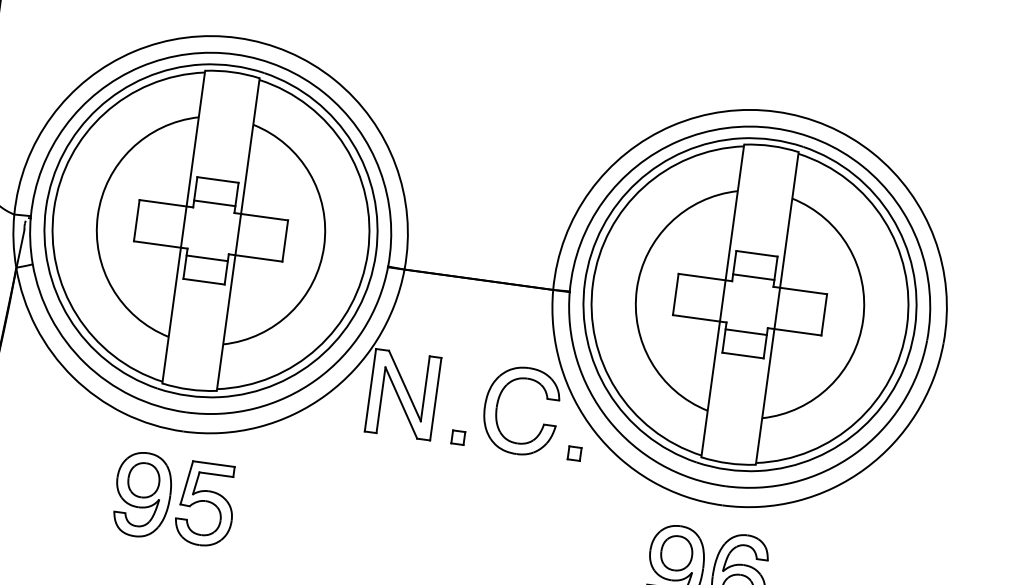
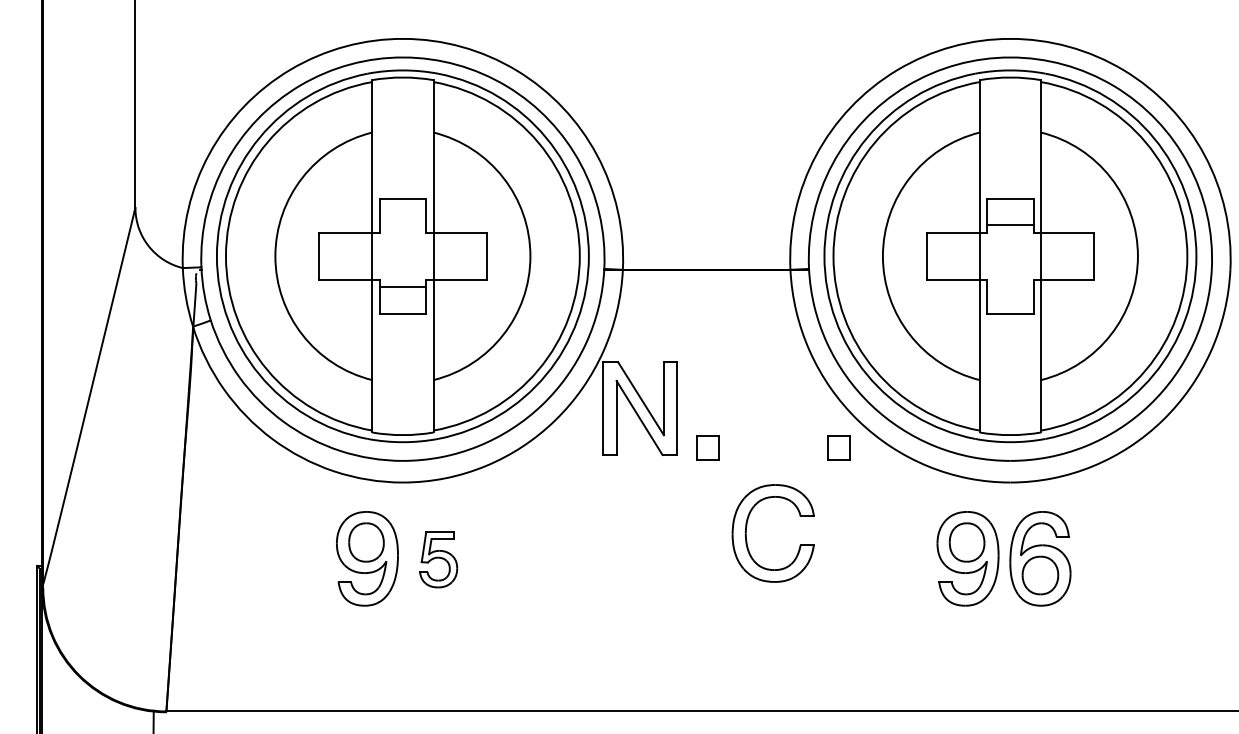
line: (214, 203) -> (402, 225), removed
line: (746, 332) -> (1010, 287), removed
part: (499, 401) -> (747, 526), moved
part: (458, 437) -> (707, 447), size x1.6
part: (574, 453) -> (838, 447), size x1.6
part: (205, 504) -> (438, 559), size x0.6

